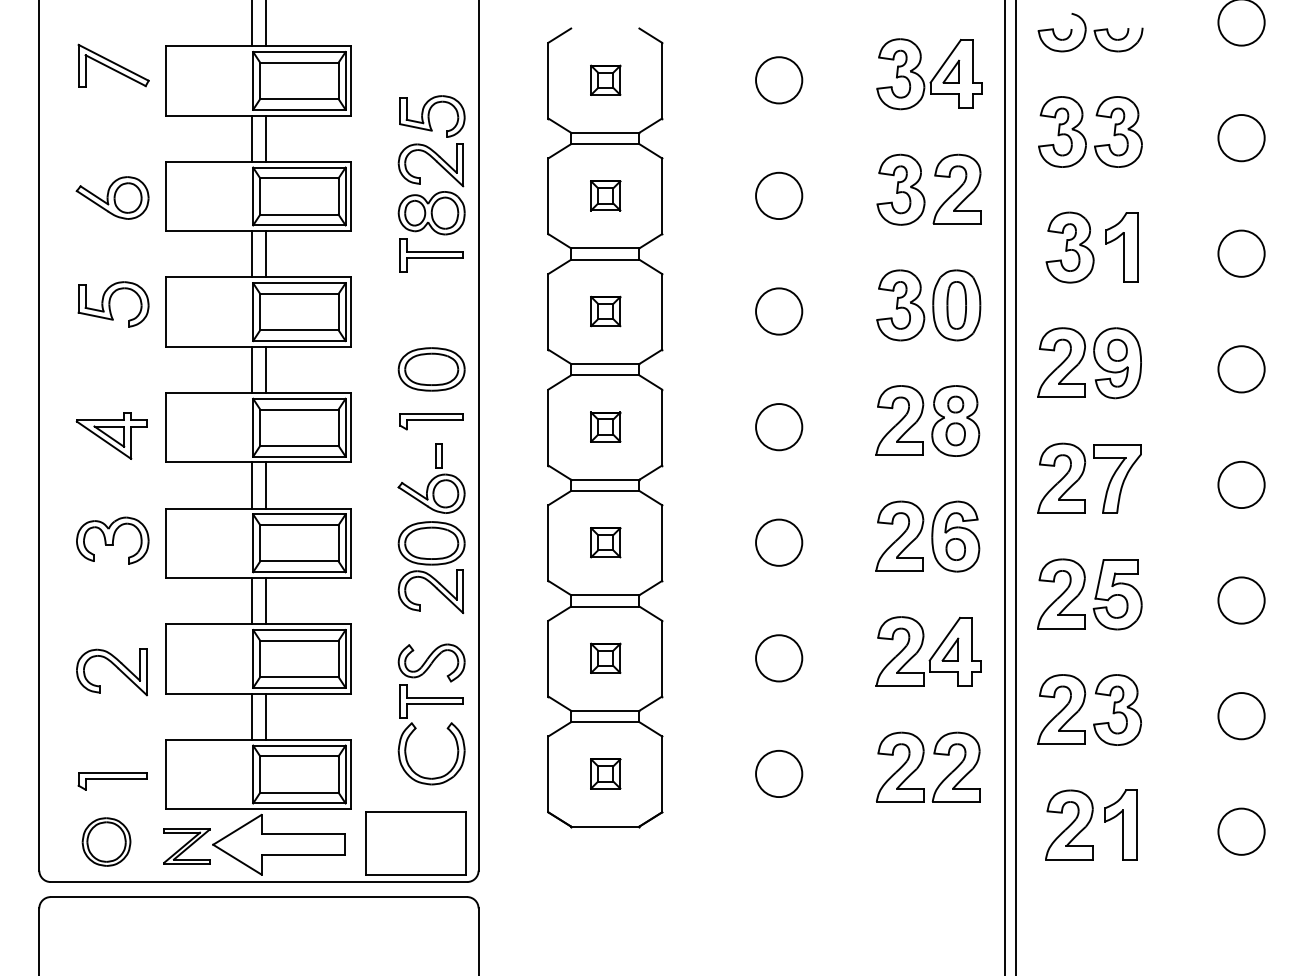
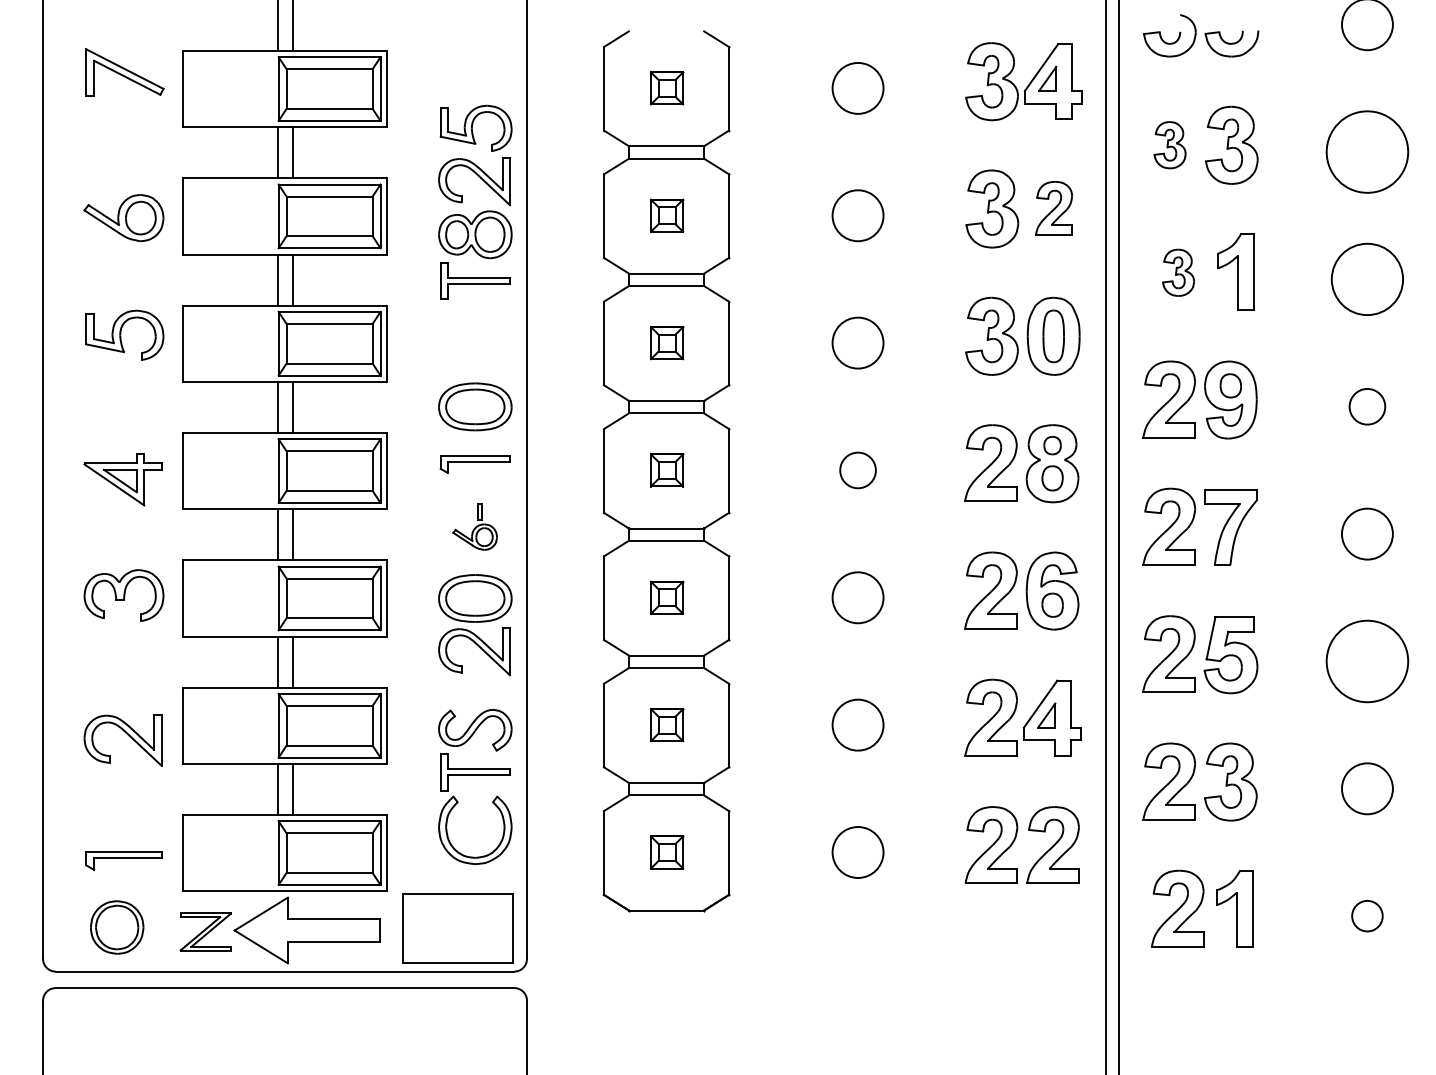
part: (1061, 131) -> (1169, 144), size x0.6
circle: (1240, 137) -> (1366, 151), size x1.6
part: (956, 189) -> (1053, 208), size x0.7
part: (1070, 247) -> (1178, 272), size x0.6
circle: (1240, 252) -> (1366, 278), size x1.4
circle: (1240, 369) -> (1366, 406), size x0.7
circle: (778, 426) -> (857, 469), size x0.7
part: (430, 478) -> (474, 526), size x0.6
circle: (1240, 600) -> (1366, 661), size x1.6
circle: (1240, 831) -> (1366, 915), size x0.6

